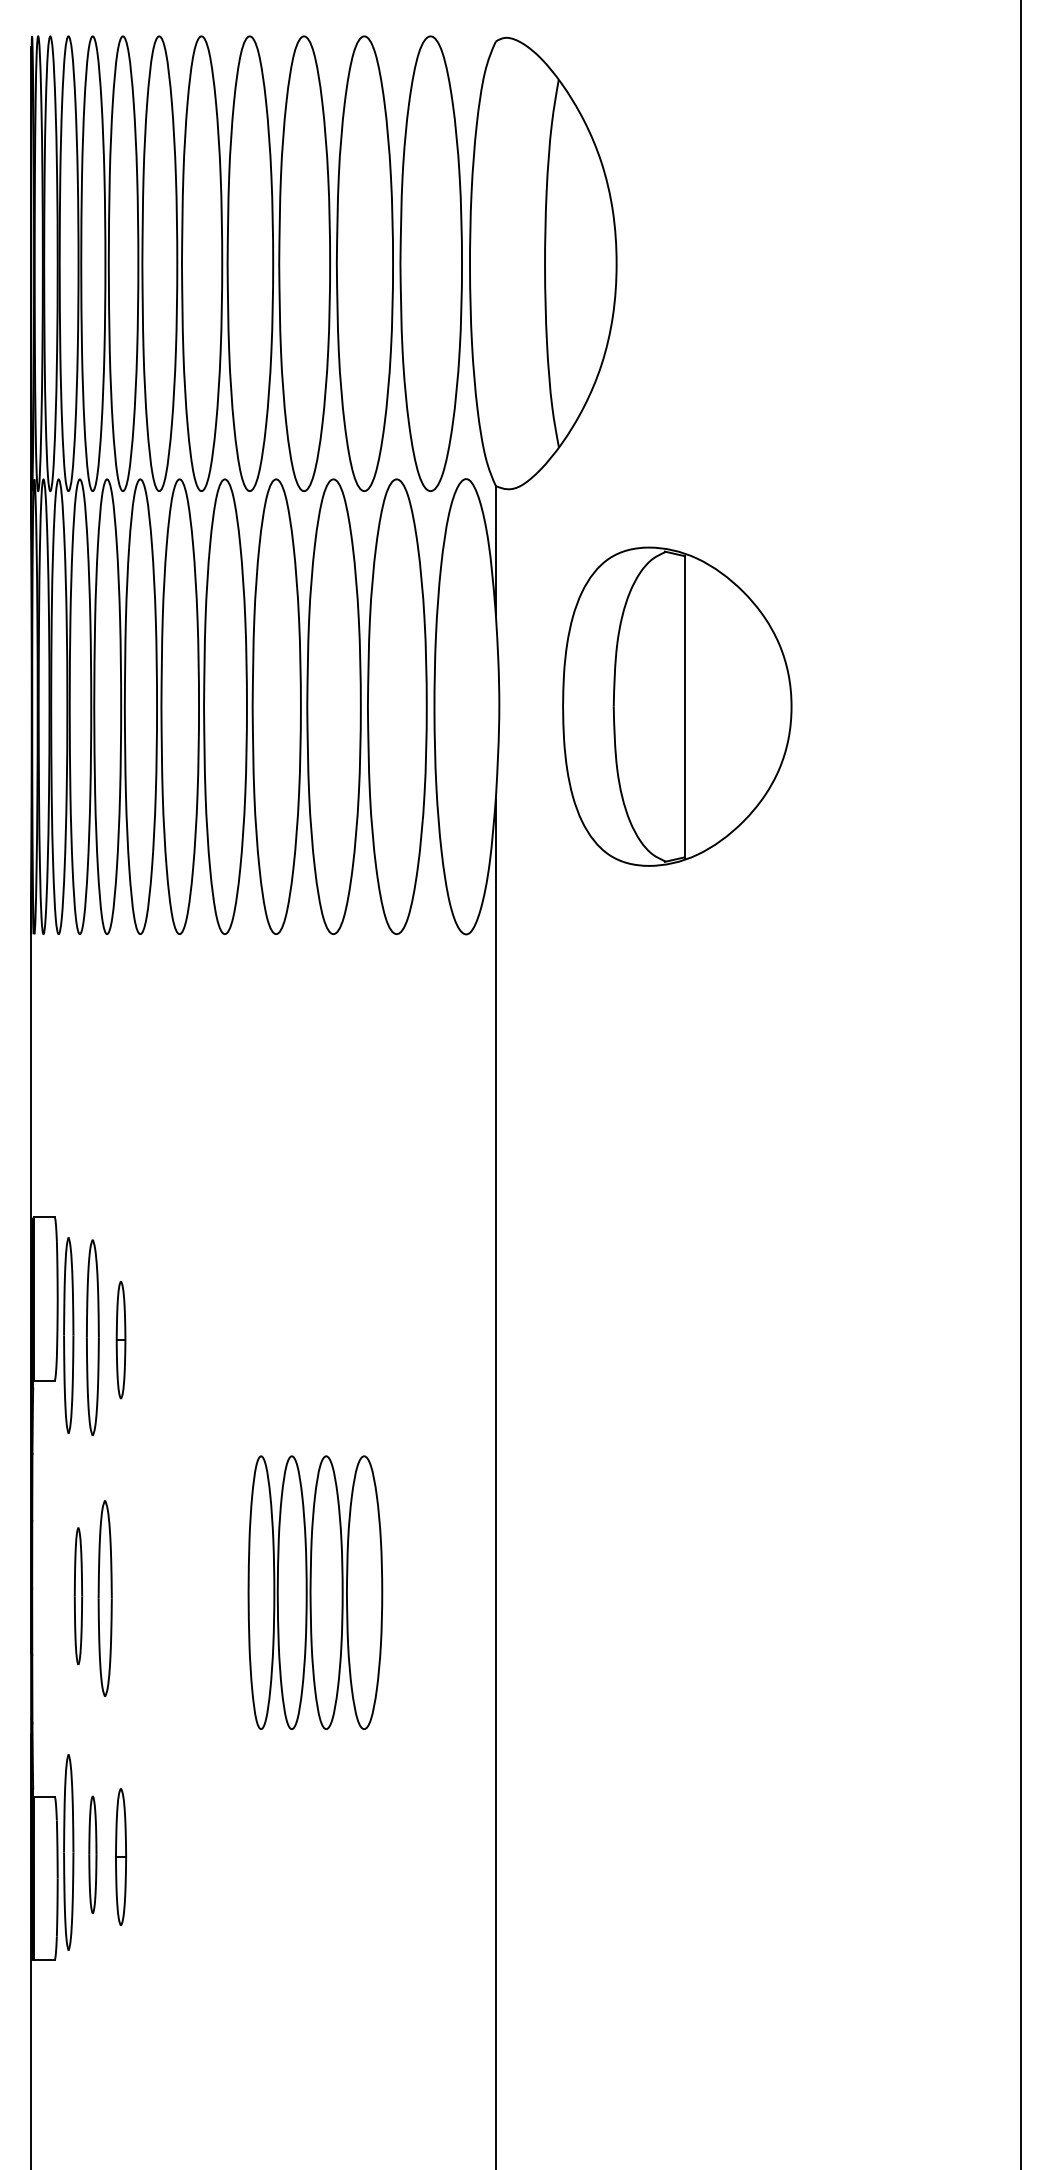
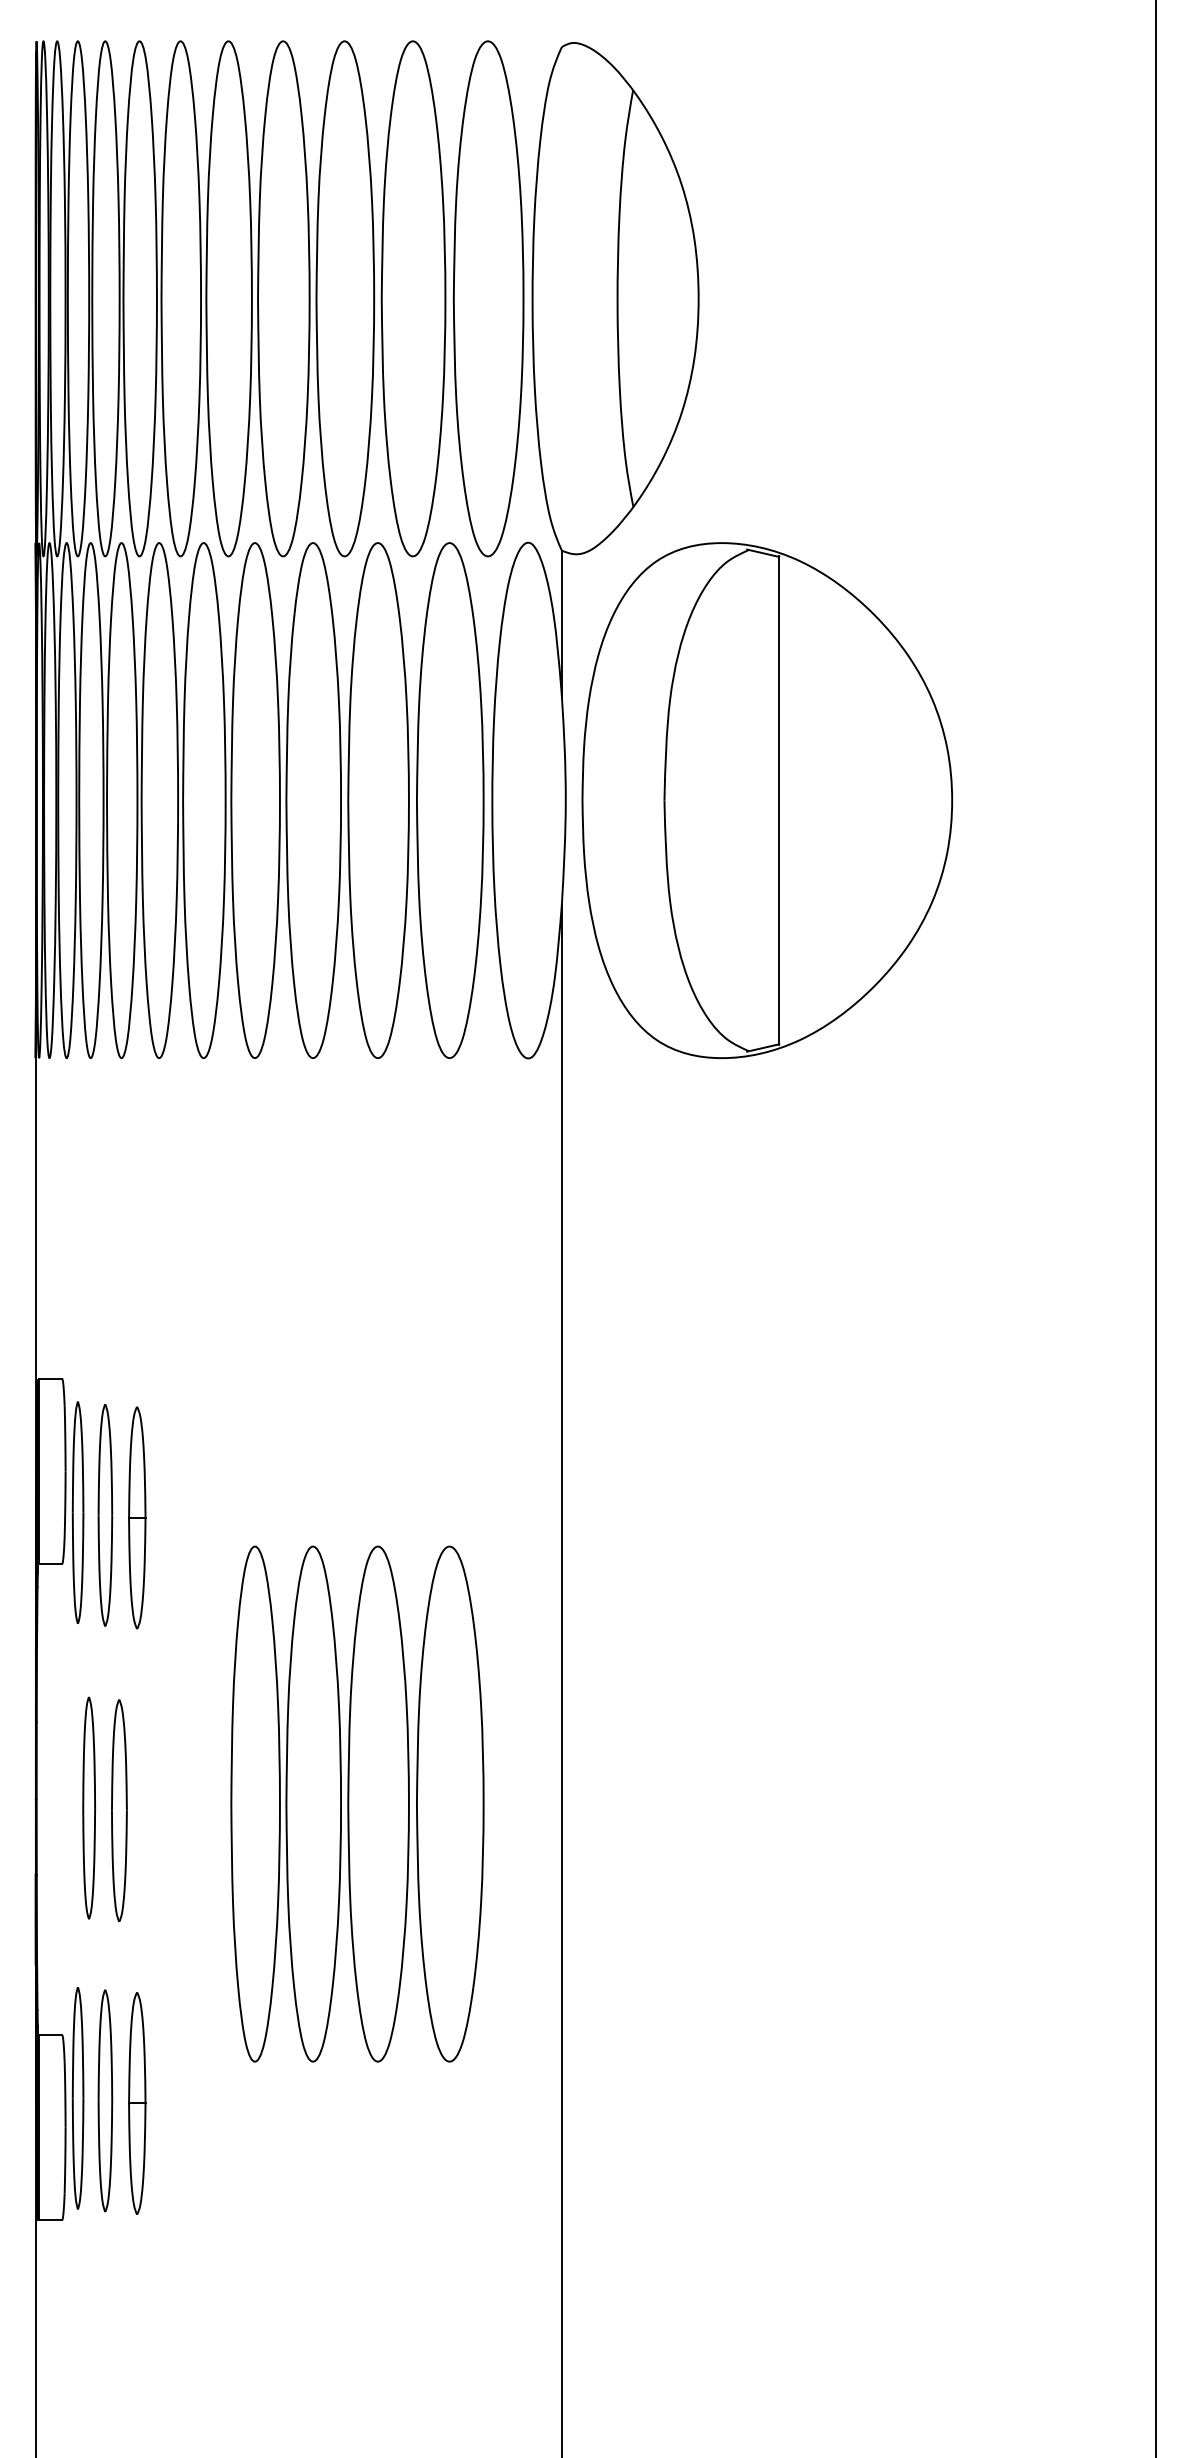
part: (677, 706) -> (767, 800), size x1.43
part: (121, 1339) -> (137, 1517), size x1.67
part: (315, 1592) -> (357, 1803), size x1.67
part: (77, 1595) -> (88, 1807), size x1.43
part: (92, 1854) -> (105, 2100), size x1.67
part: (121, 1857) -> (137, 2103), size x1.43

